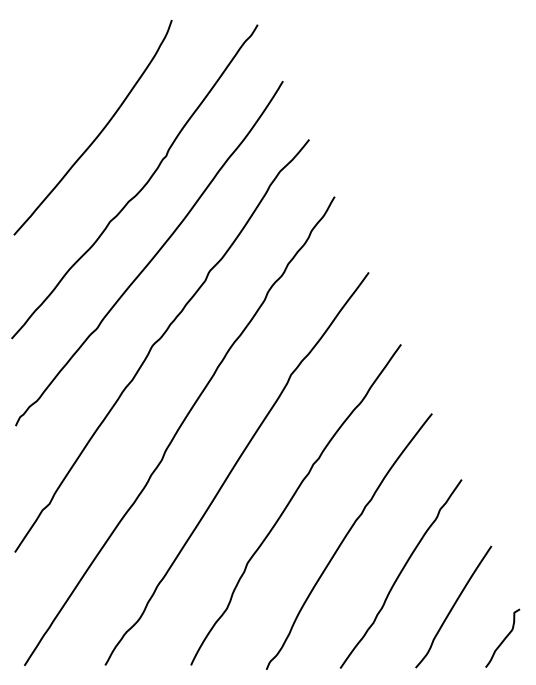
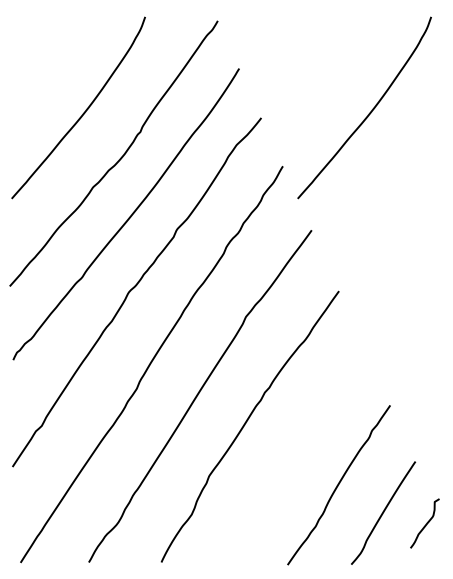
curve: (437, 133) -> (369, 112), added
curve: (344, 540) -> (291, 456), removed
curve: (503, 639) -> (425, 524), moved

